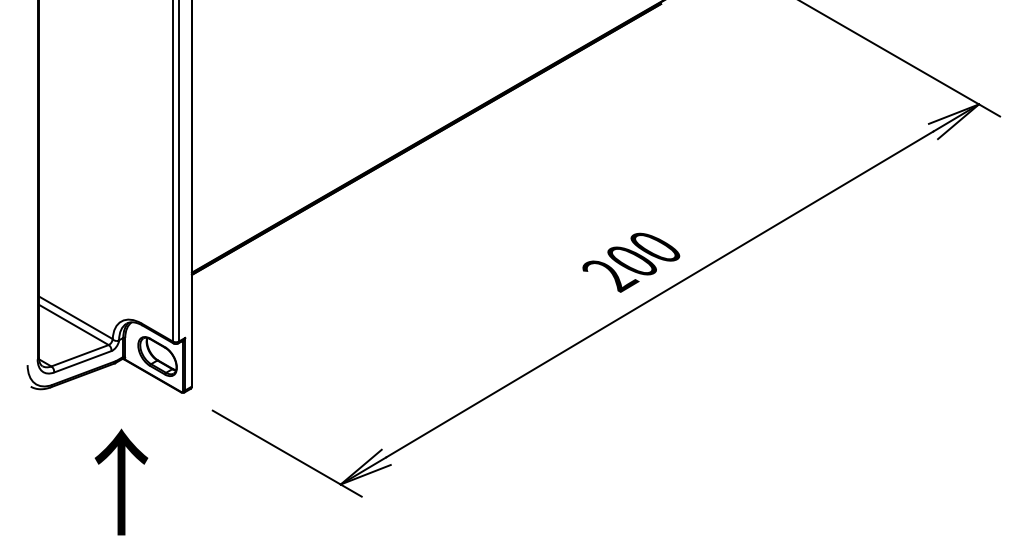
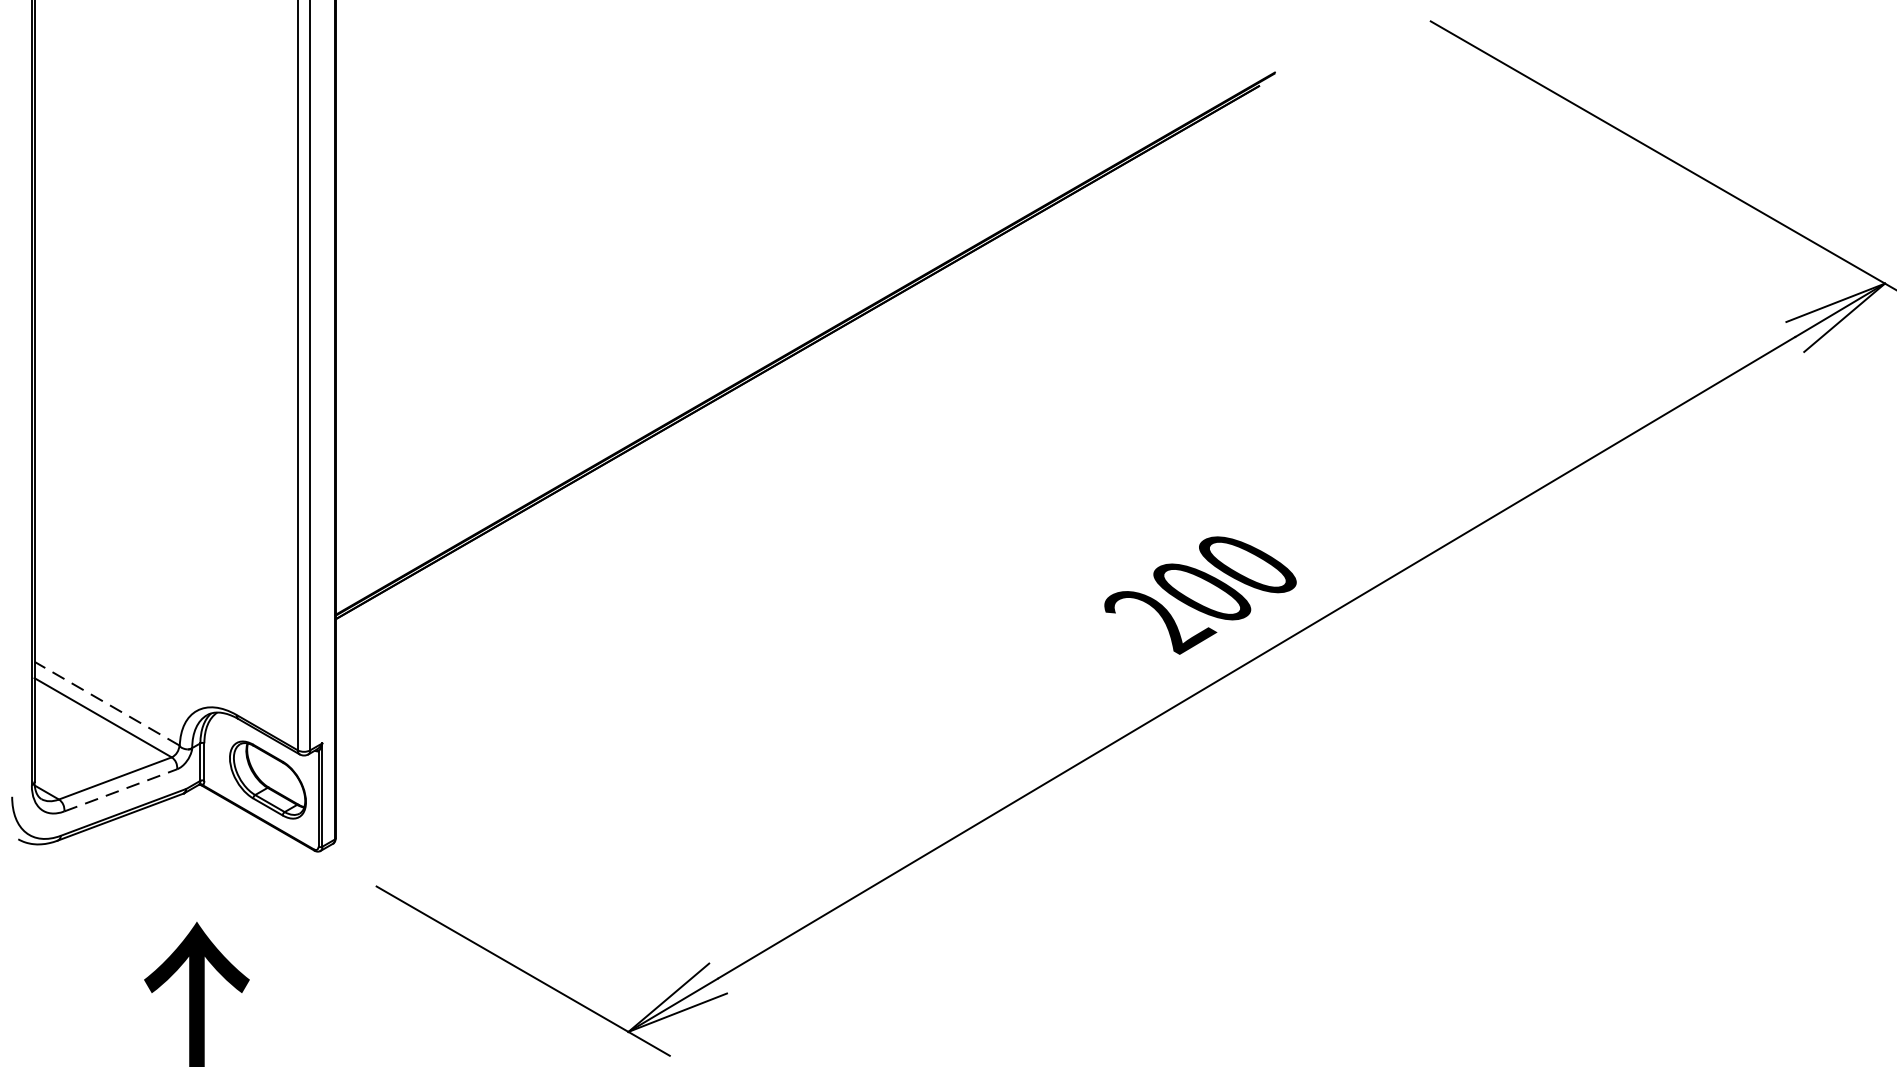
line: (75, 317) -> (106, 703), solid -> dashed
line: (82, 361) -> (120, 789), solid -> dashed

